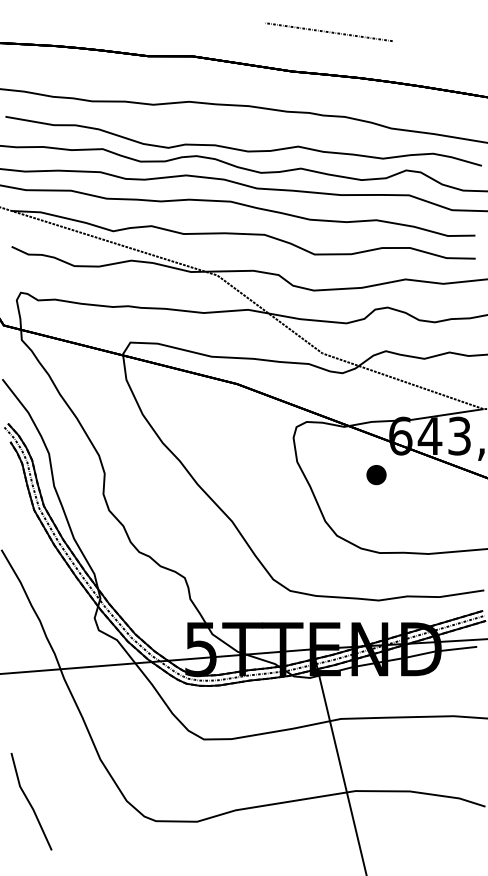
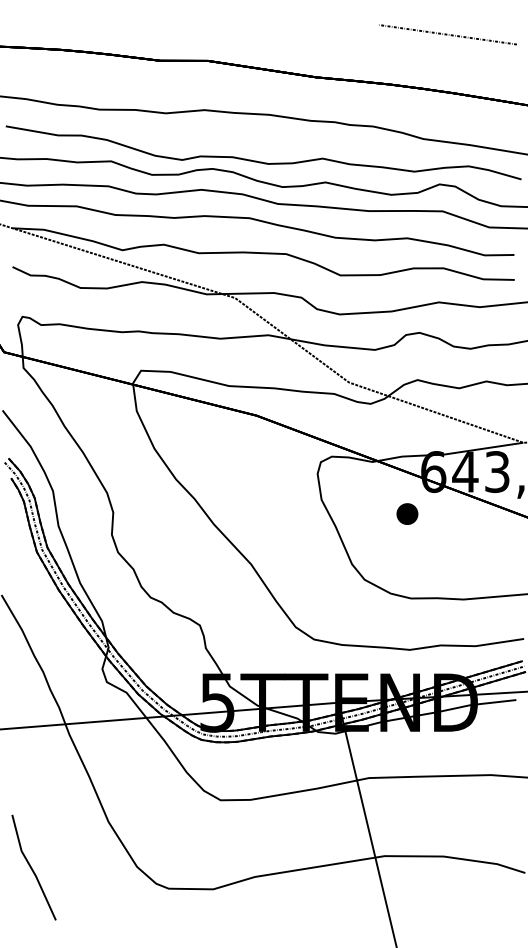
curve: (328, 31) -> (447, 34), moved

